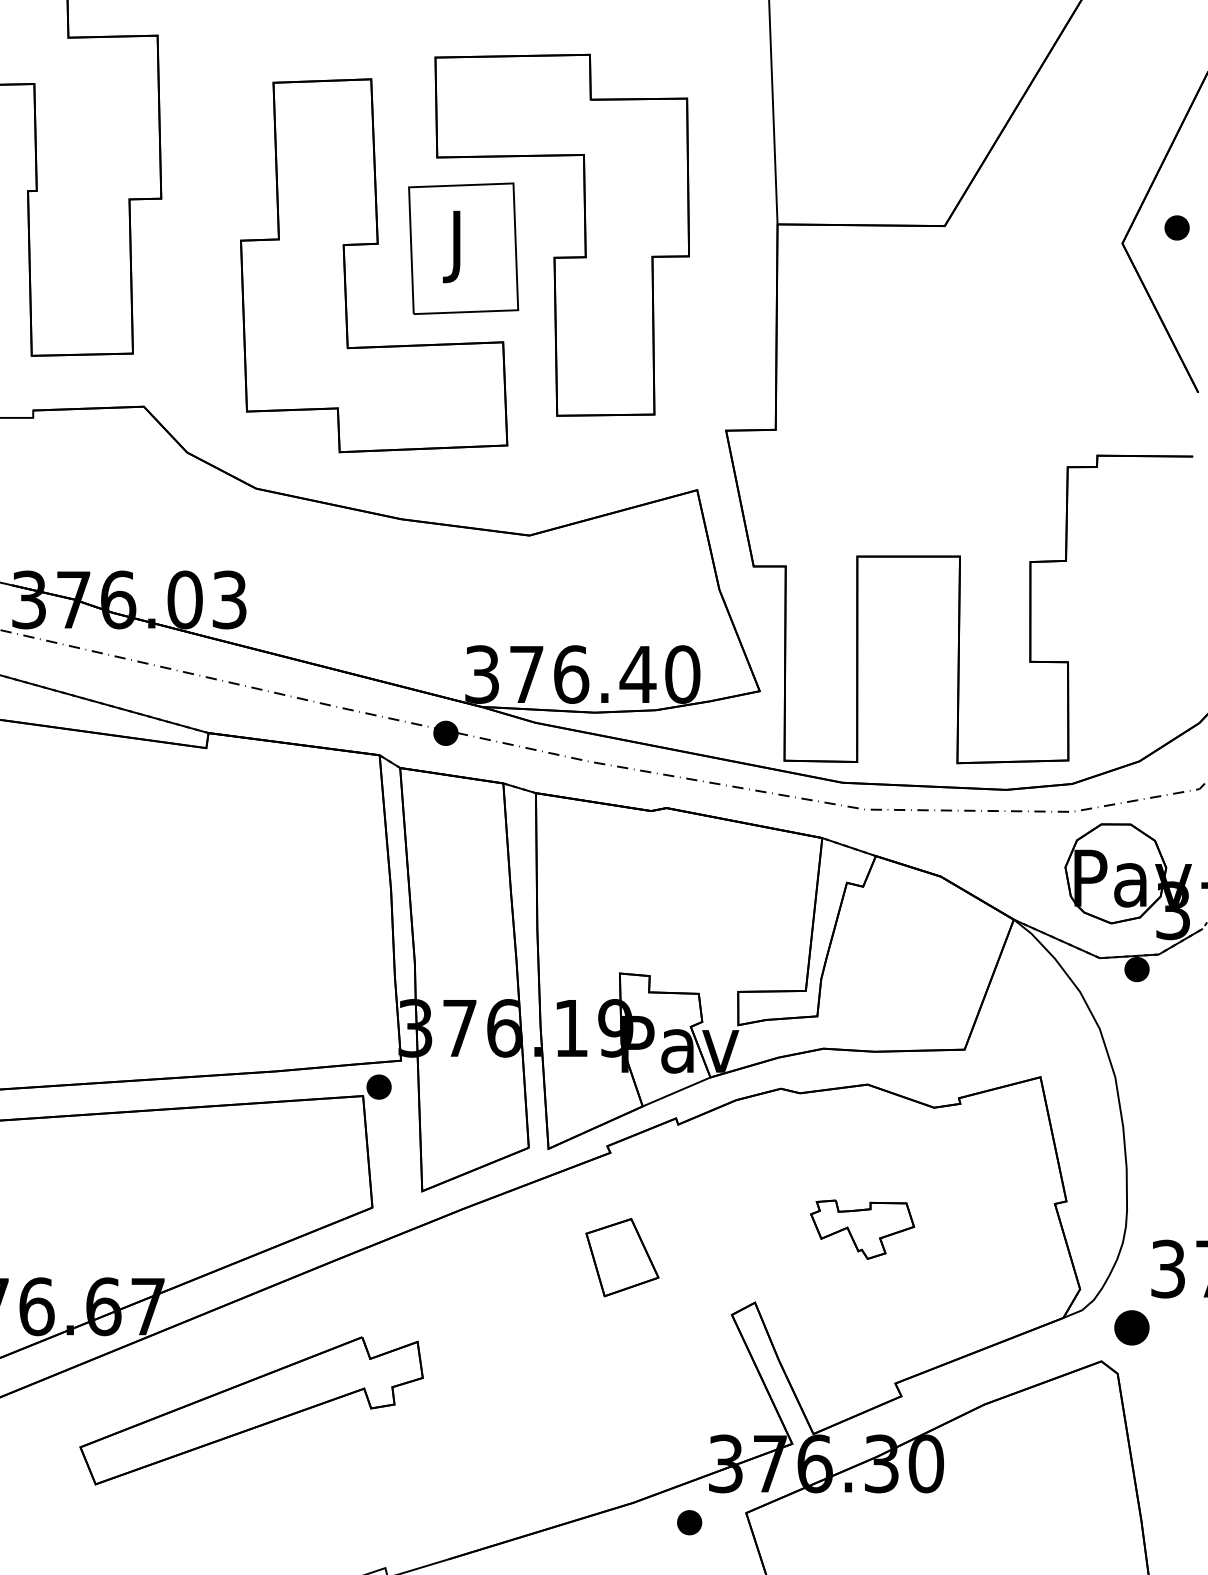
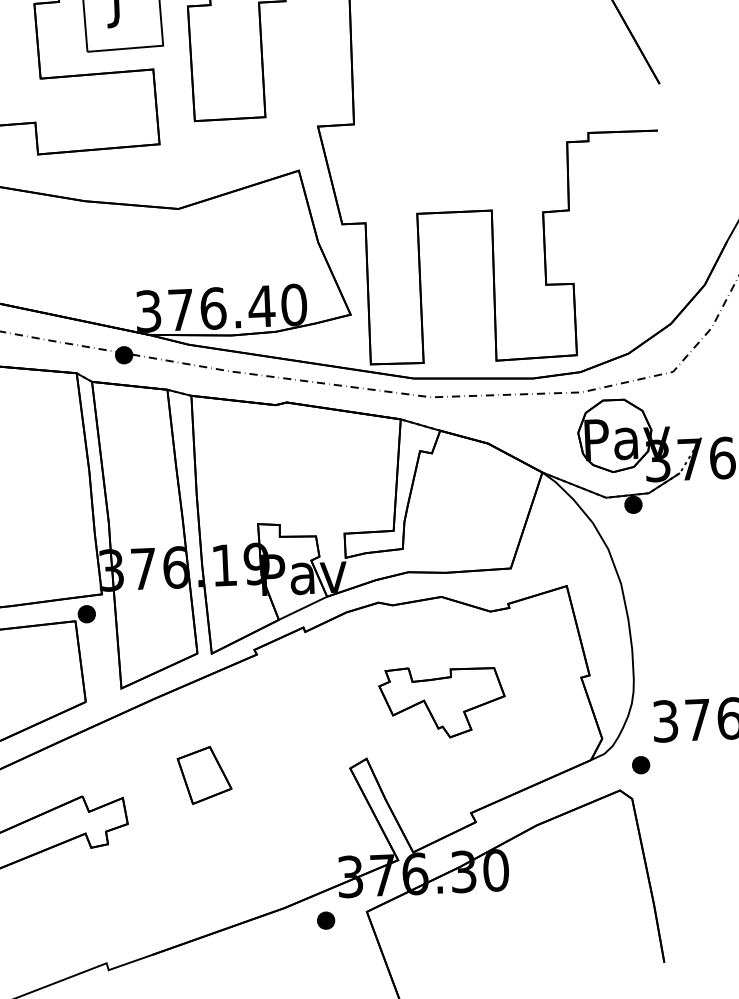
part: (862, 1229) -> (442, 702), size x1.67
part: (622, 1257) -> (204, 775), moved
part: (1131, 1327) -> (640, 764), size x0.71

